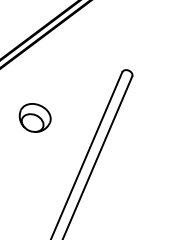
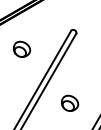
part: (136, 205) -> (70, 102), added

